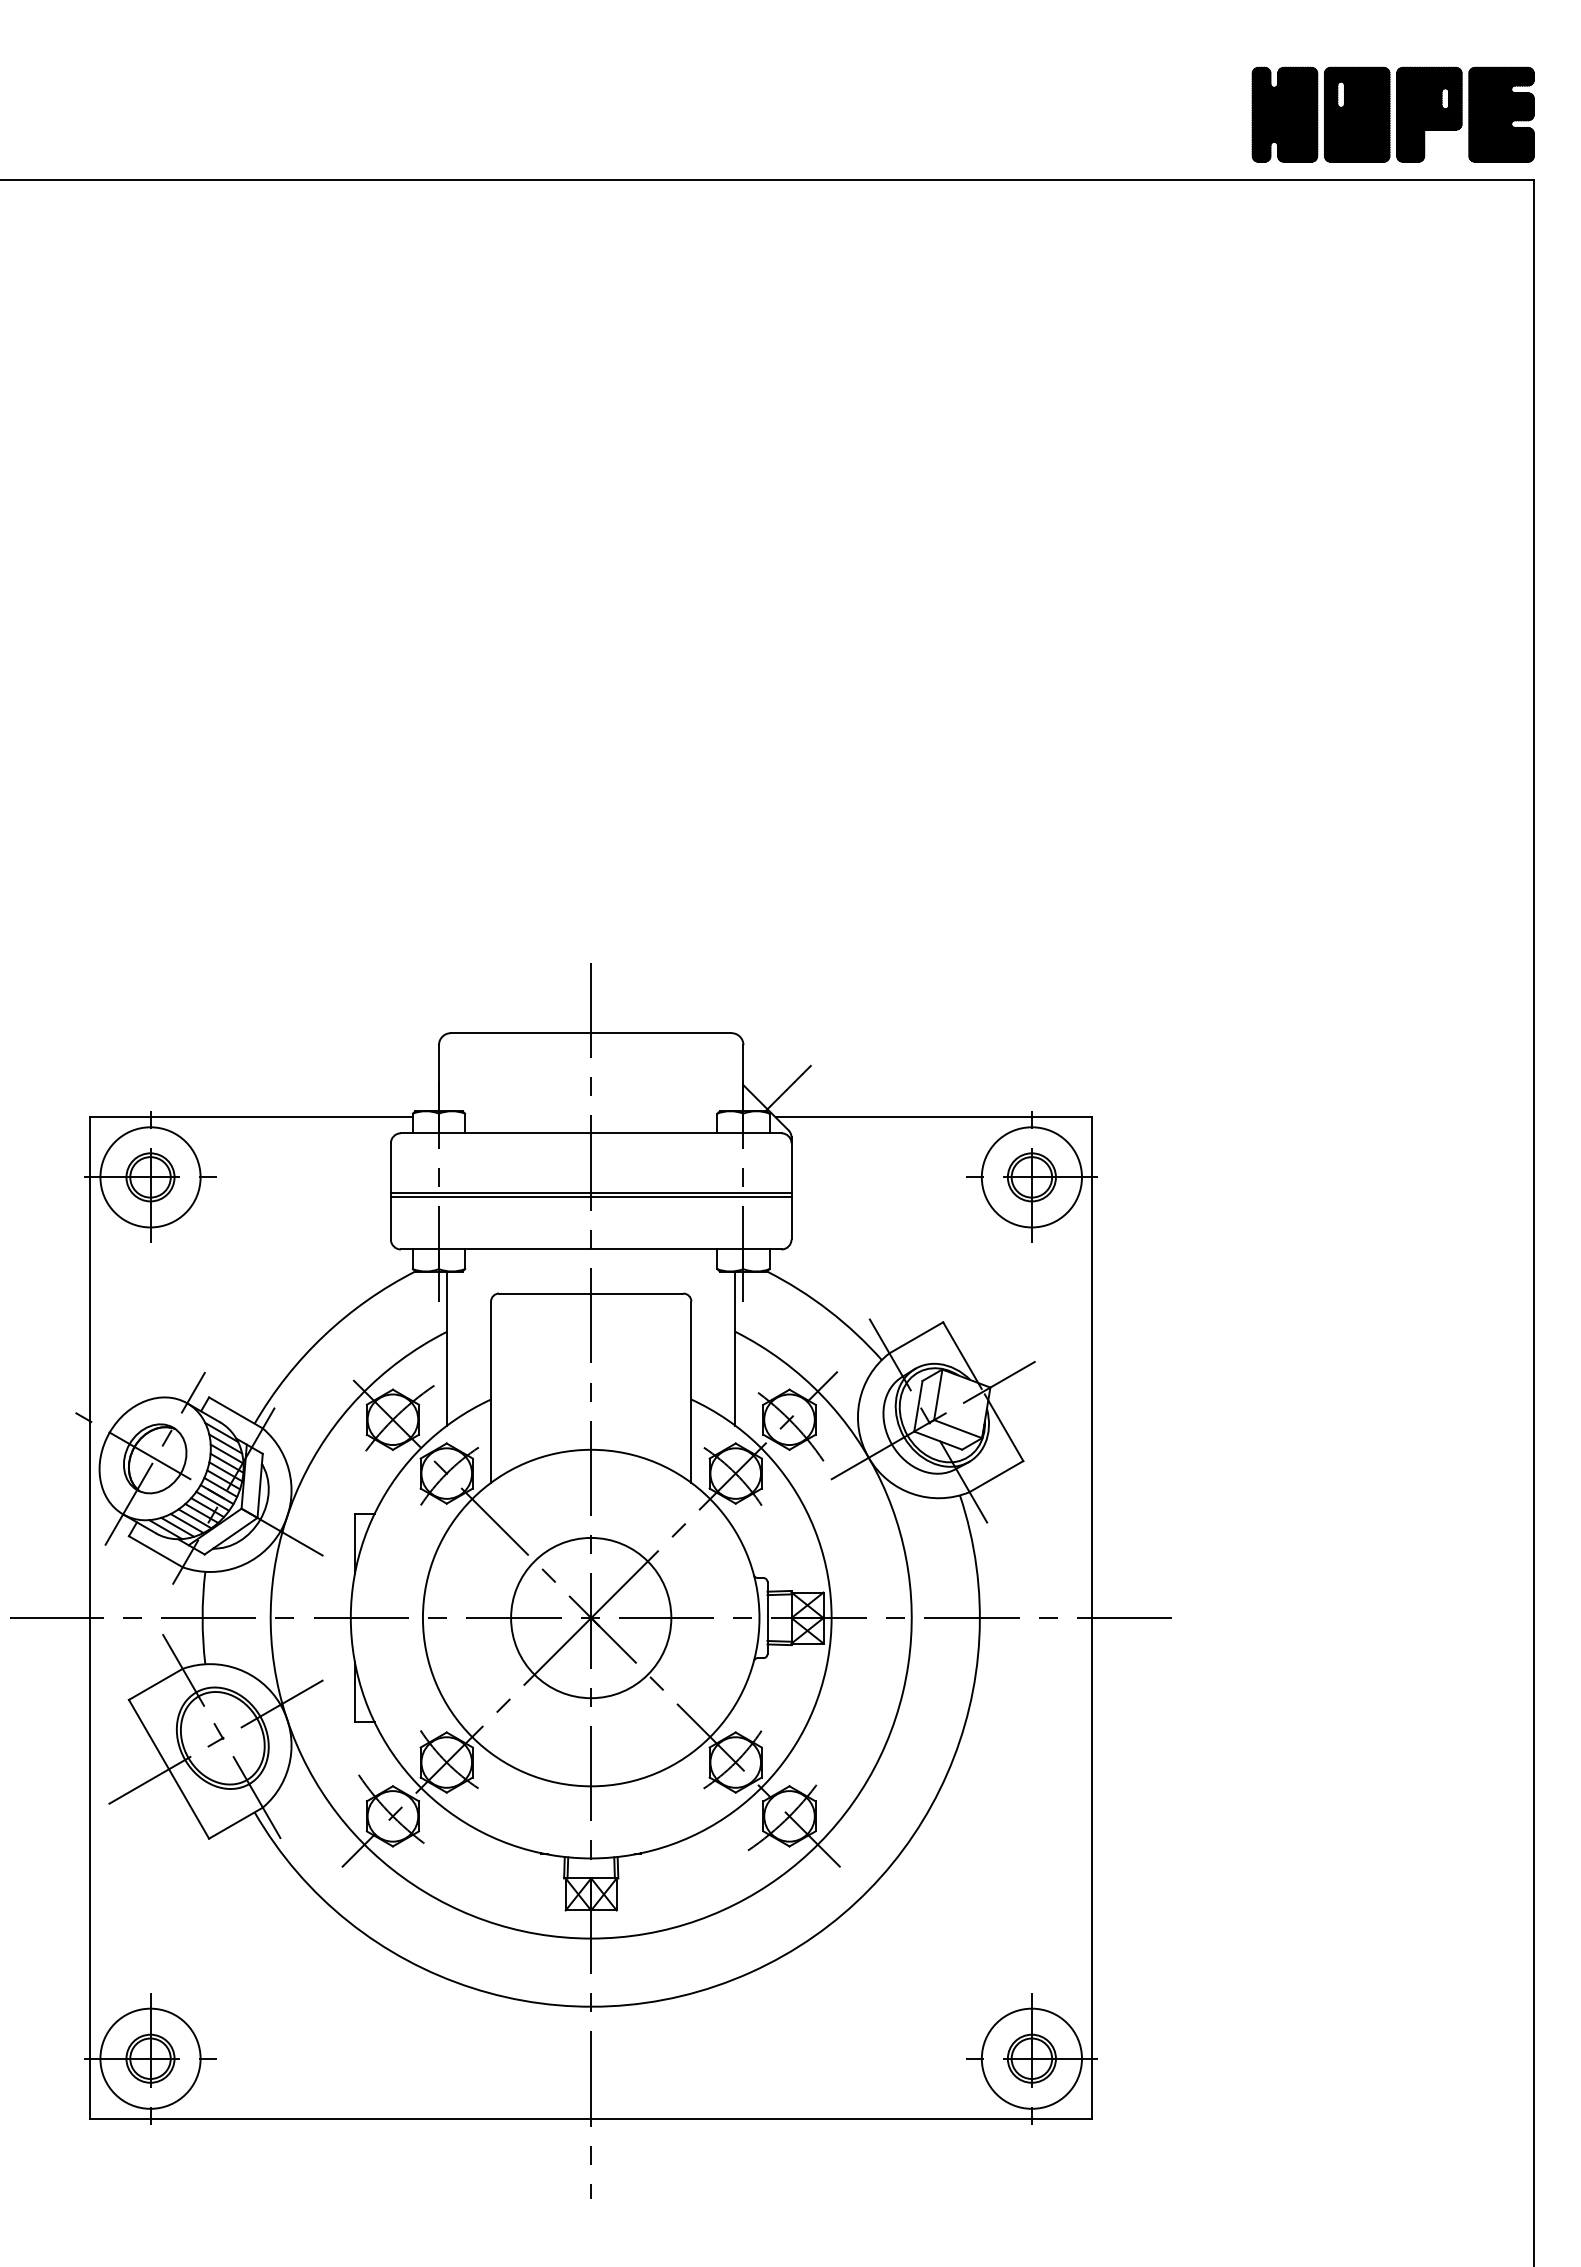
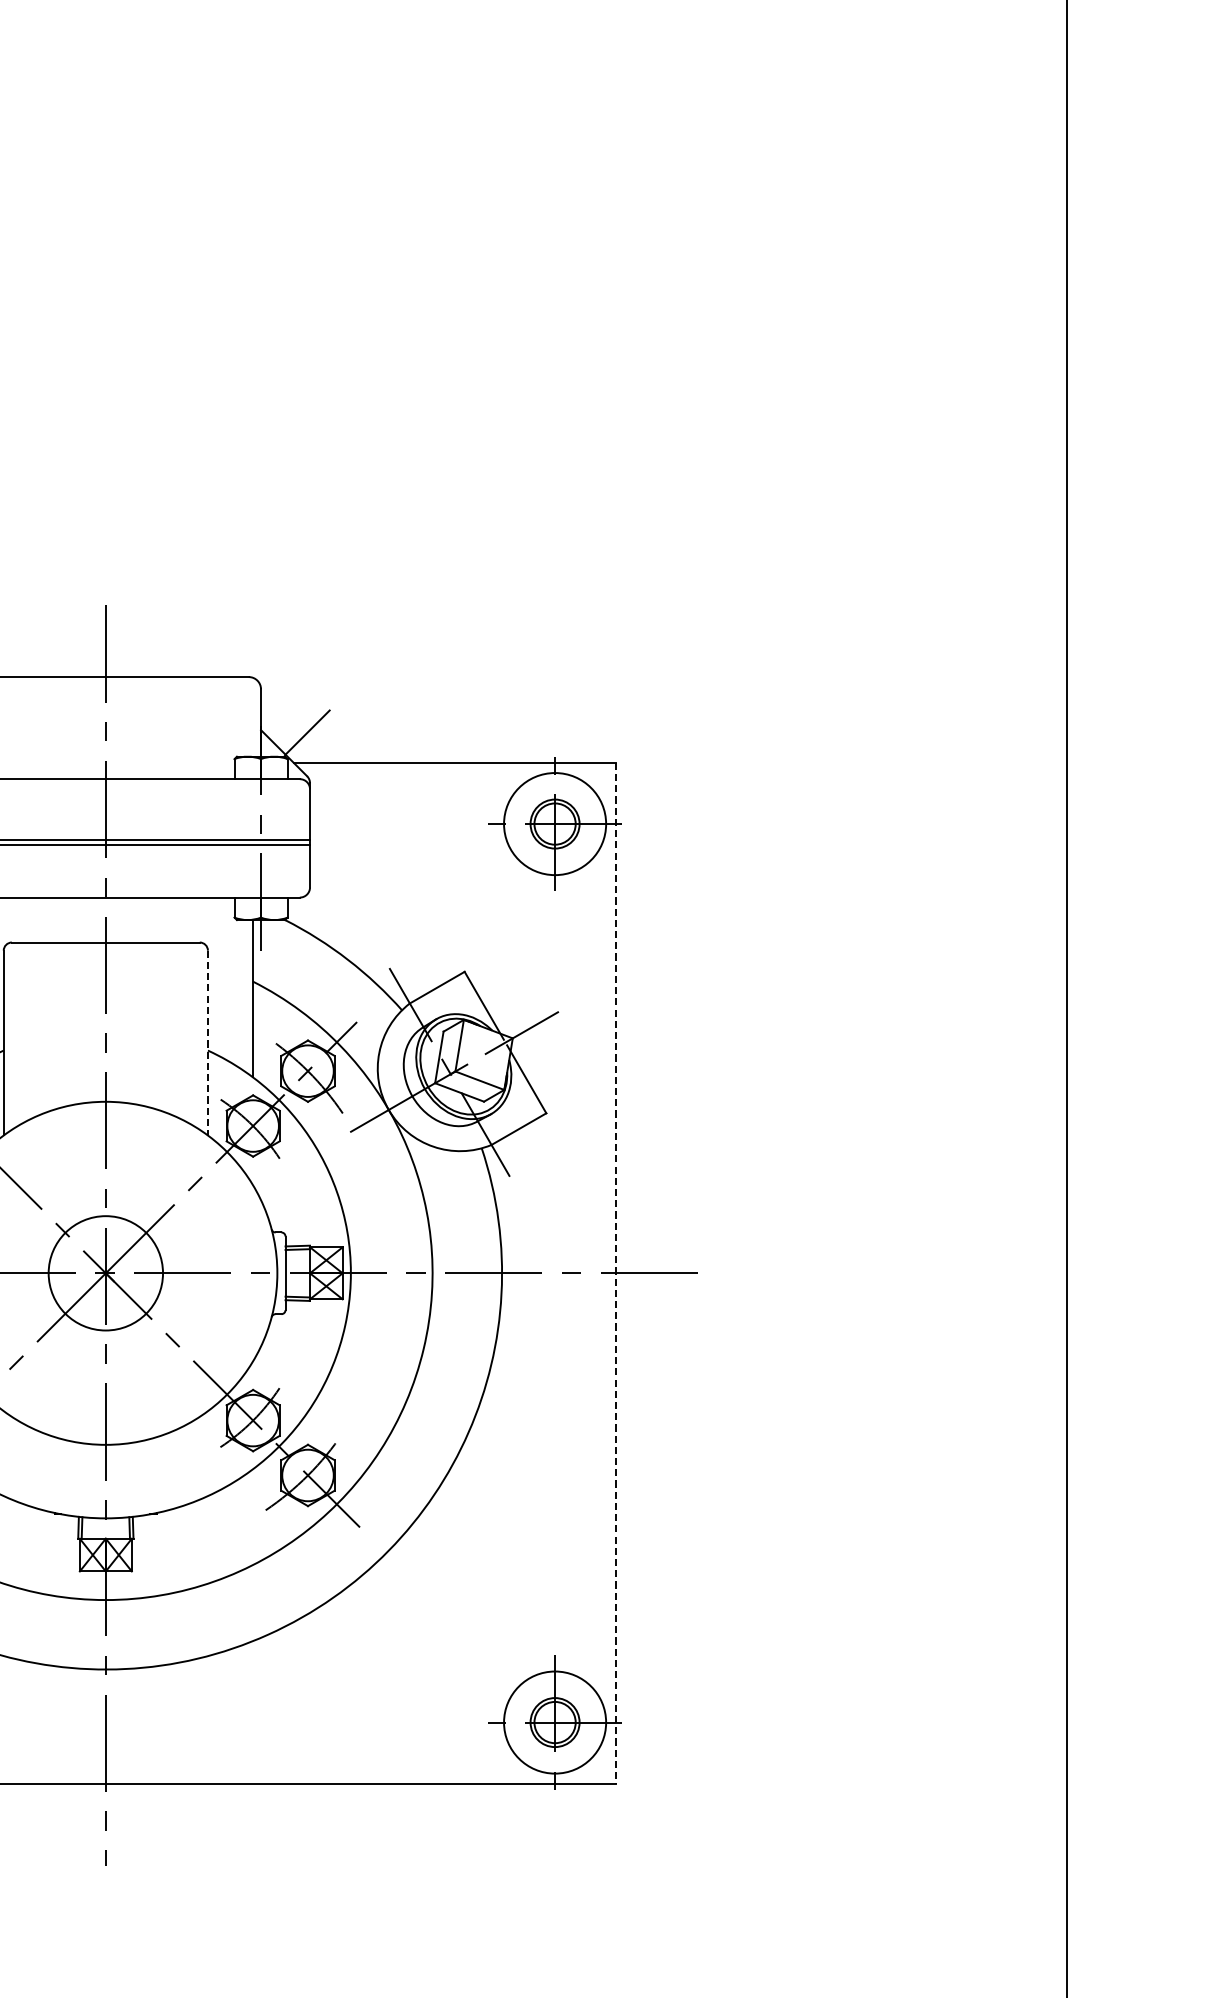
line: (691, 1392) -> (208, 1043), solid -> dashed
circle: (591, 1617) -> (106, 1272), size x0.7
line: (1092, 1618) -> (616, 1273), solid -> dashed

